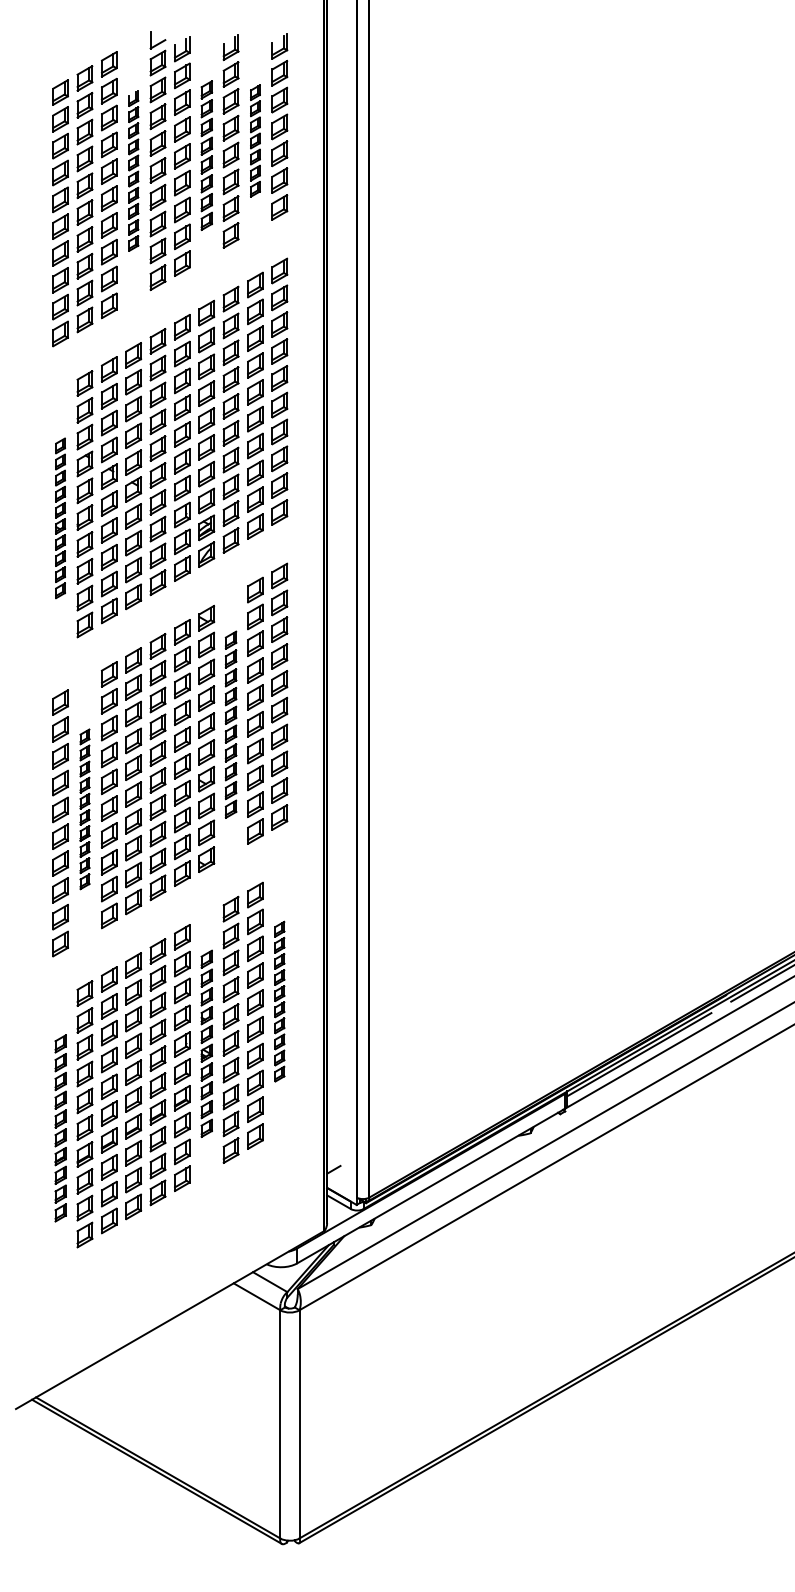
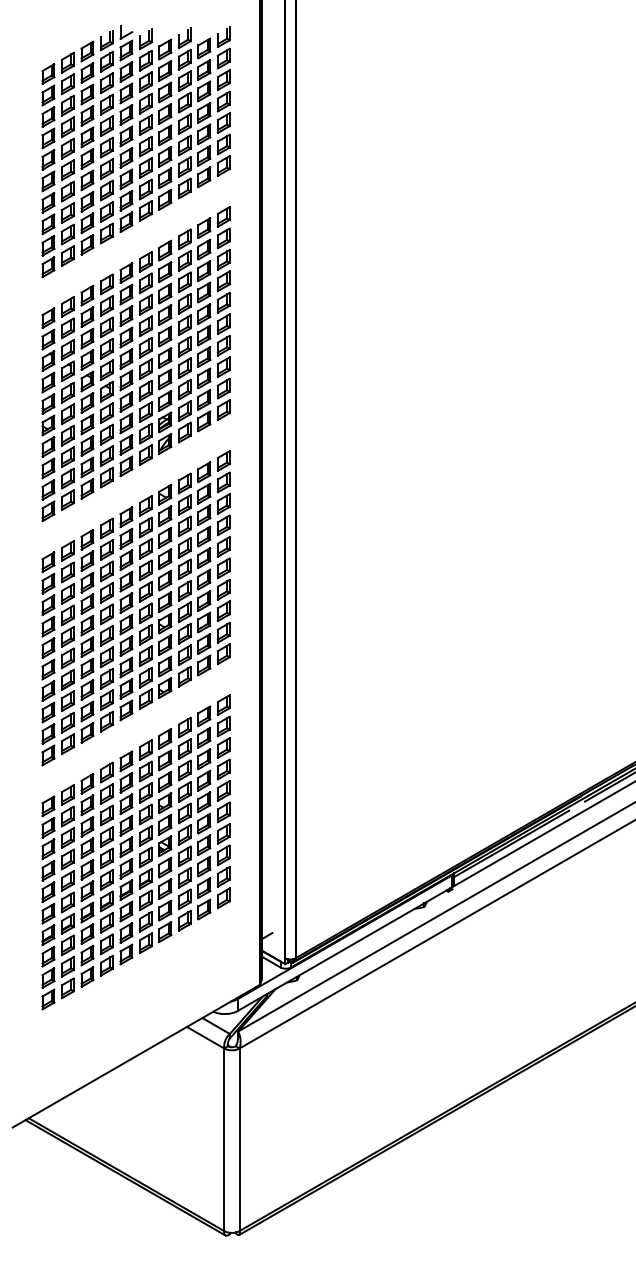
part: (255, 140) -> (204, 112), size x1.67
part: (206, 155) -> (165, 124), size x1.43
part: (133, 170) -> (106, 136), size x1.67
part: (60, 518) -> (48, 414), size x1.67
part: (230, 724) -> (184, 579), size x1.43
part: (84, 809) -> (67, 647), size x1.67
part: (279, 1001) -> (223, 801), size x1.67
part: (206, 1043) -> (165, 835), size x1.43
part: (60, 1128) -> (48, 903), size x1.43

